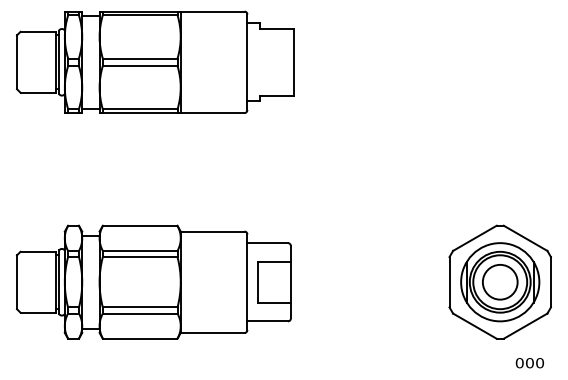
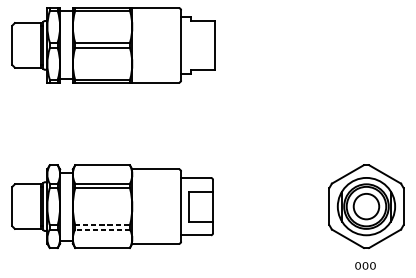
line: (140, 307) -> (102, 225), solid -> dashed
line: (139, 313) -> (102, 229), solid -> dashed
text: (529, 363) -> (365, 266), moved

